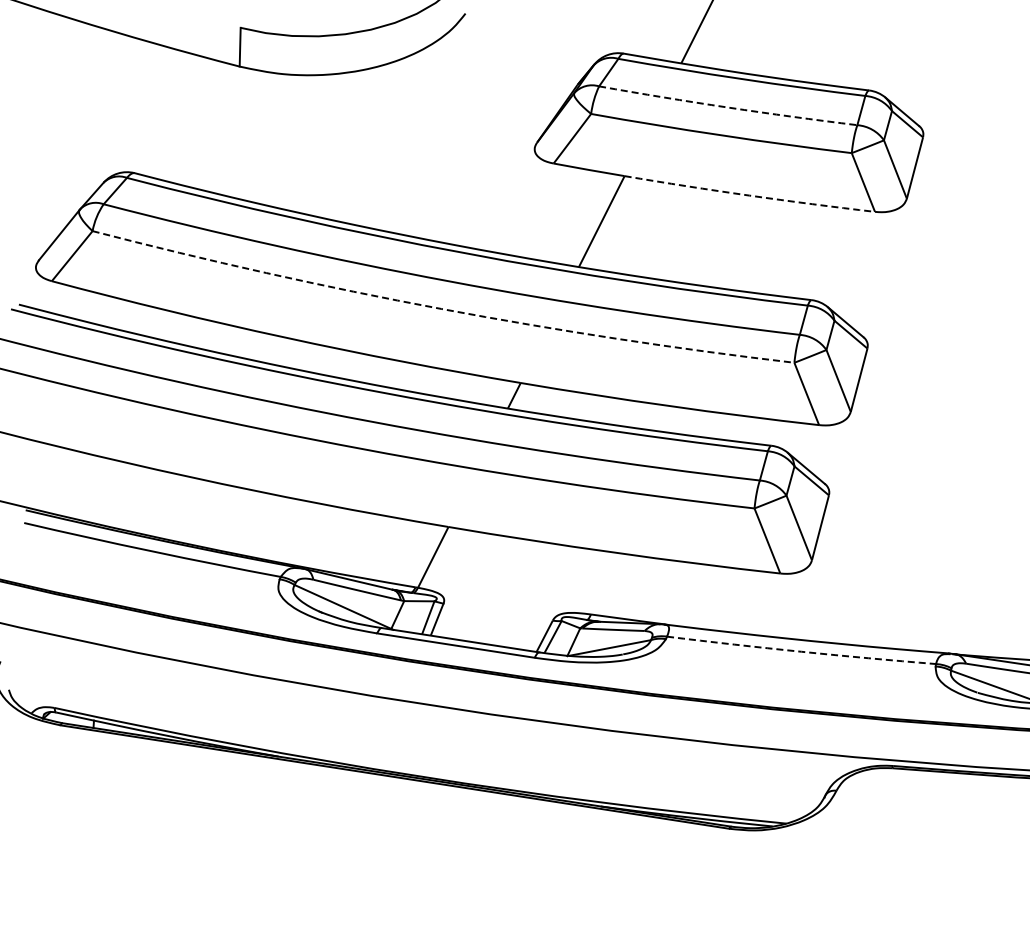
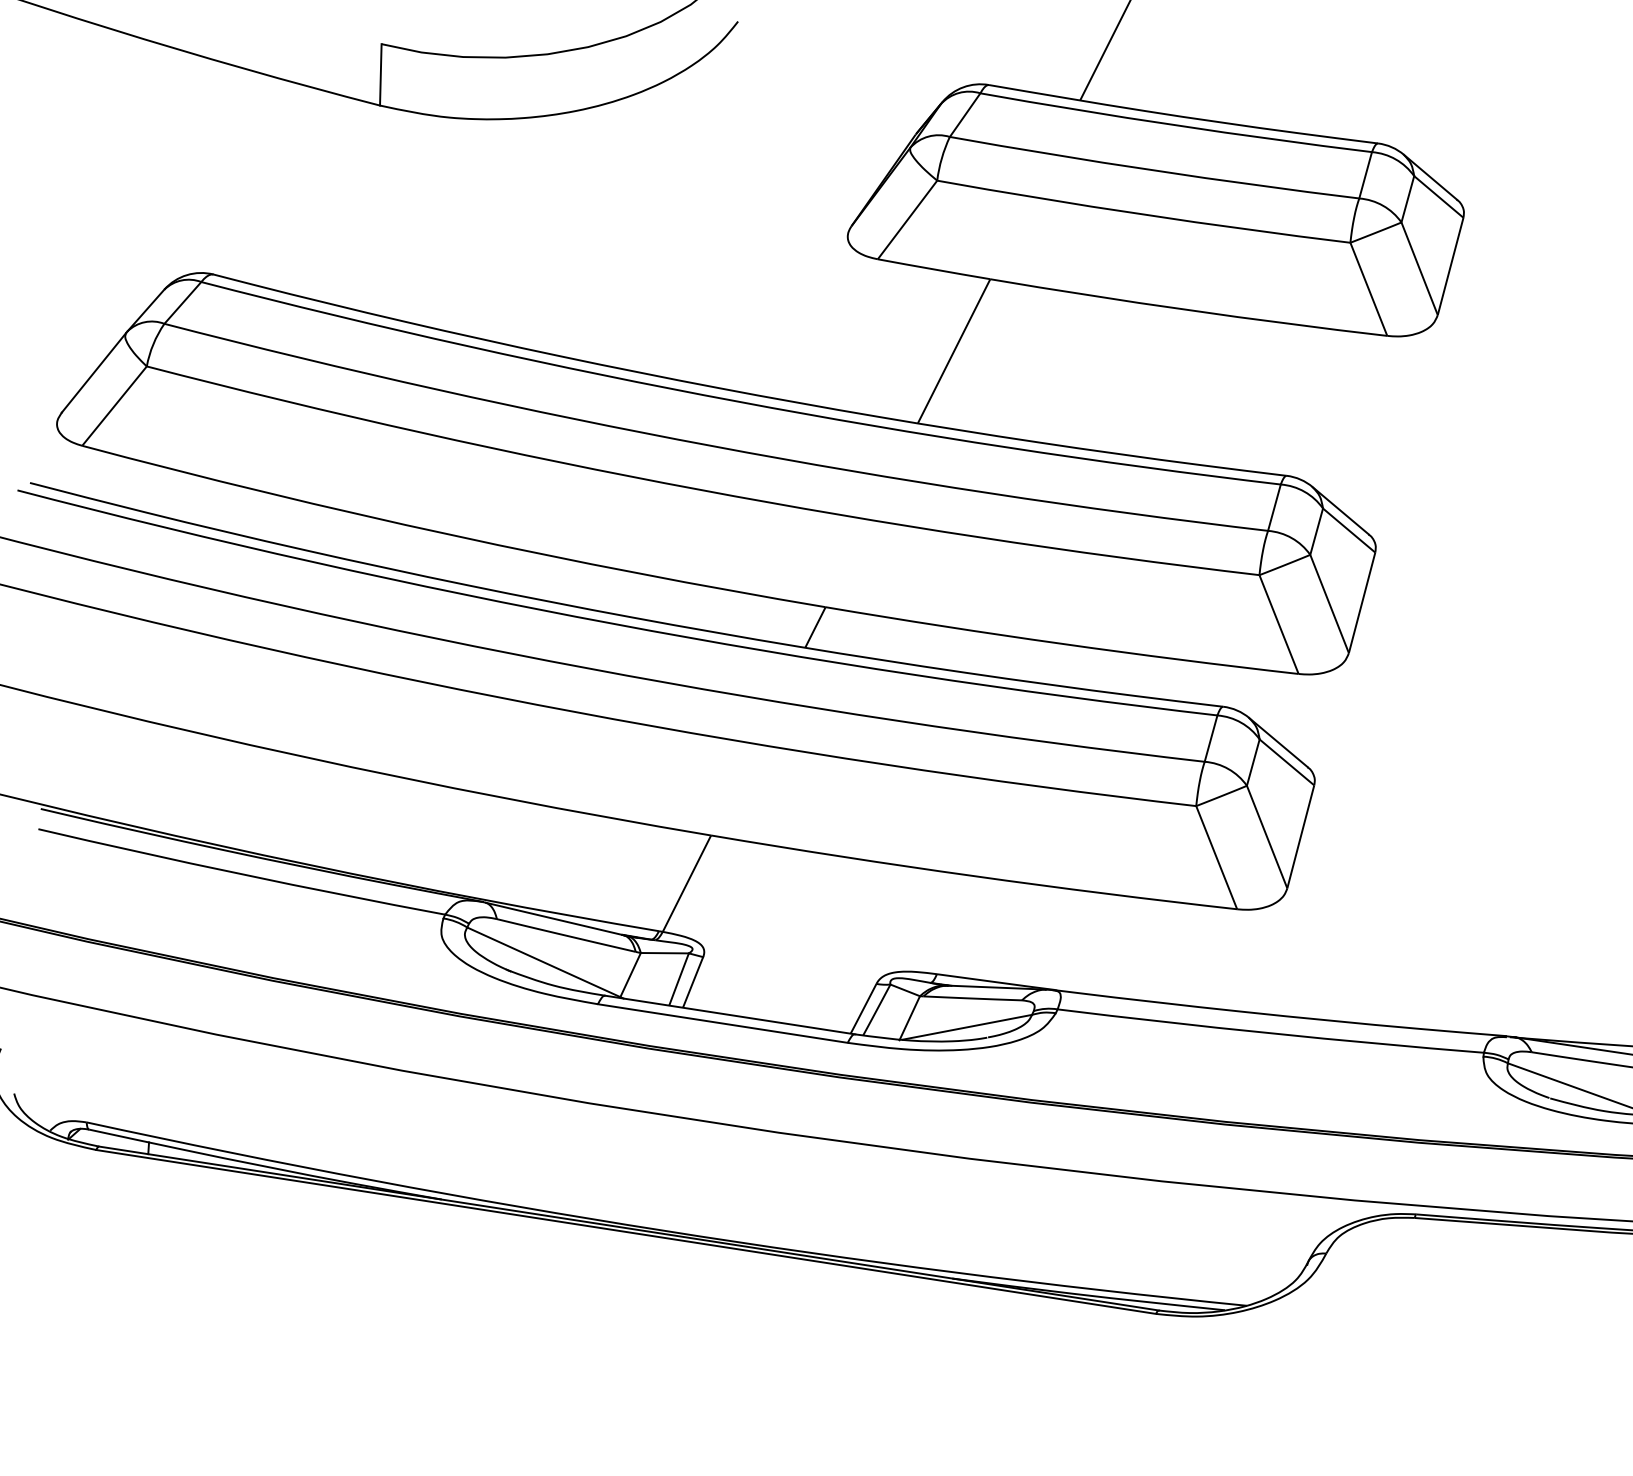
arc: (727, 107) -> (1153, 170), dashed -> solid
arc: (749, 195) -> (1188, 309), dashed -> solid
arc: (441, 308) -> (699, 489), dashed -> solid
arc: (801, 651) -> (1270, 1032), dashed -> solid

